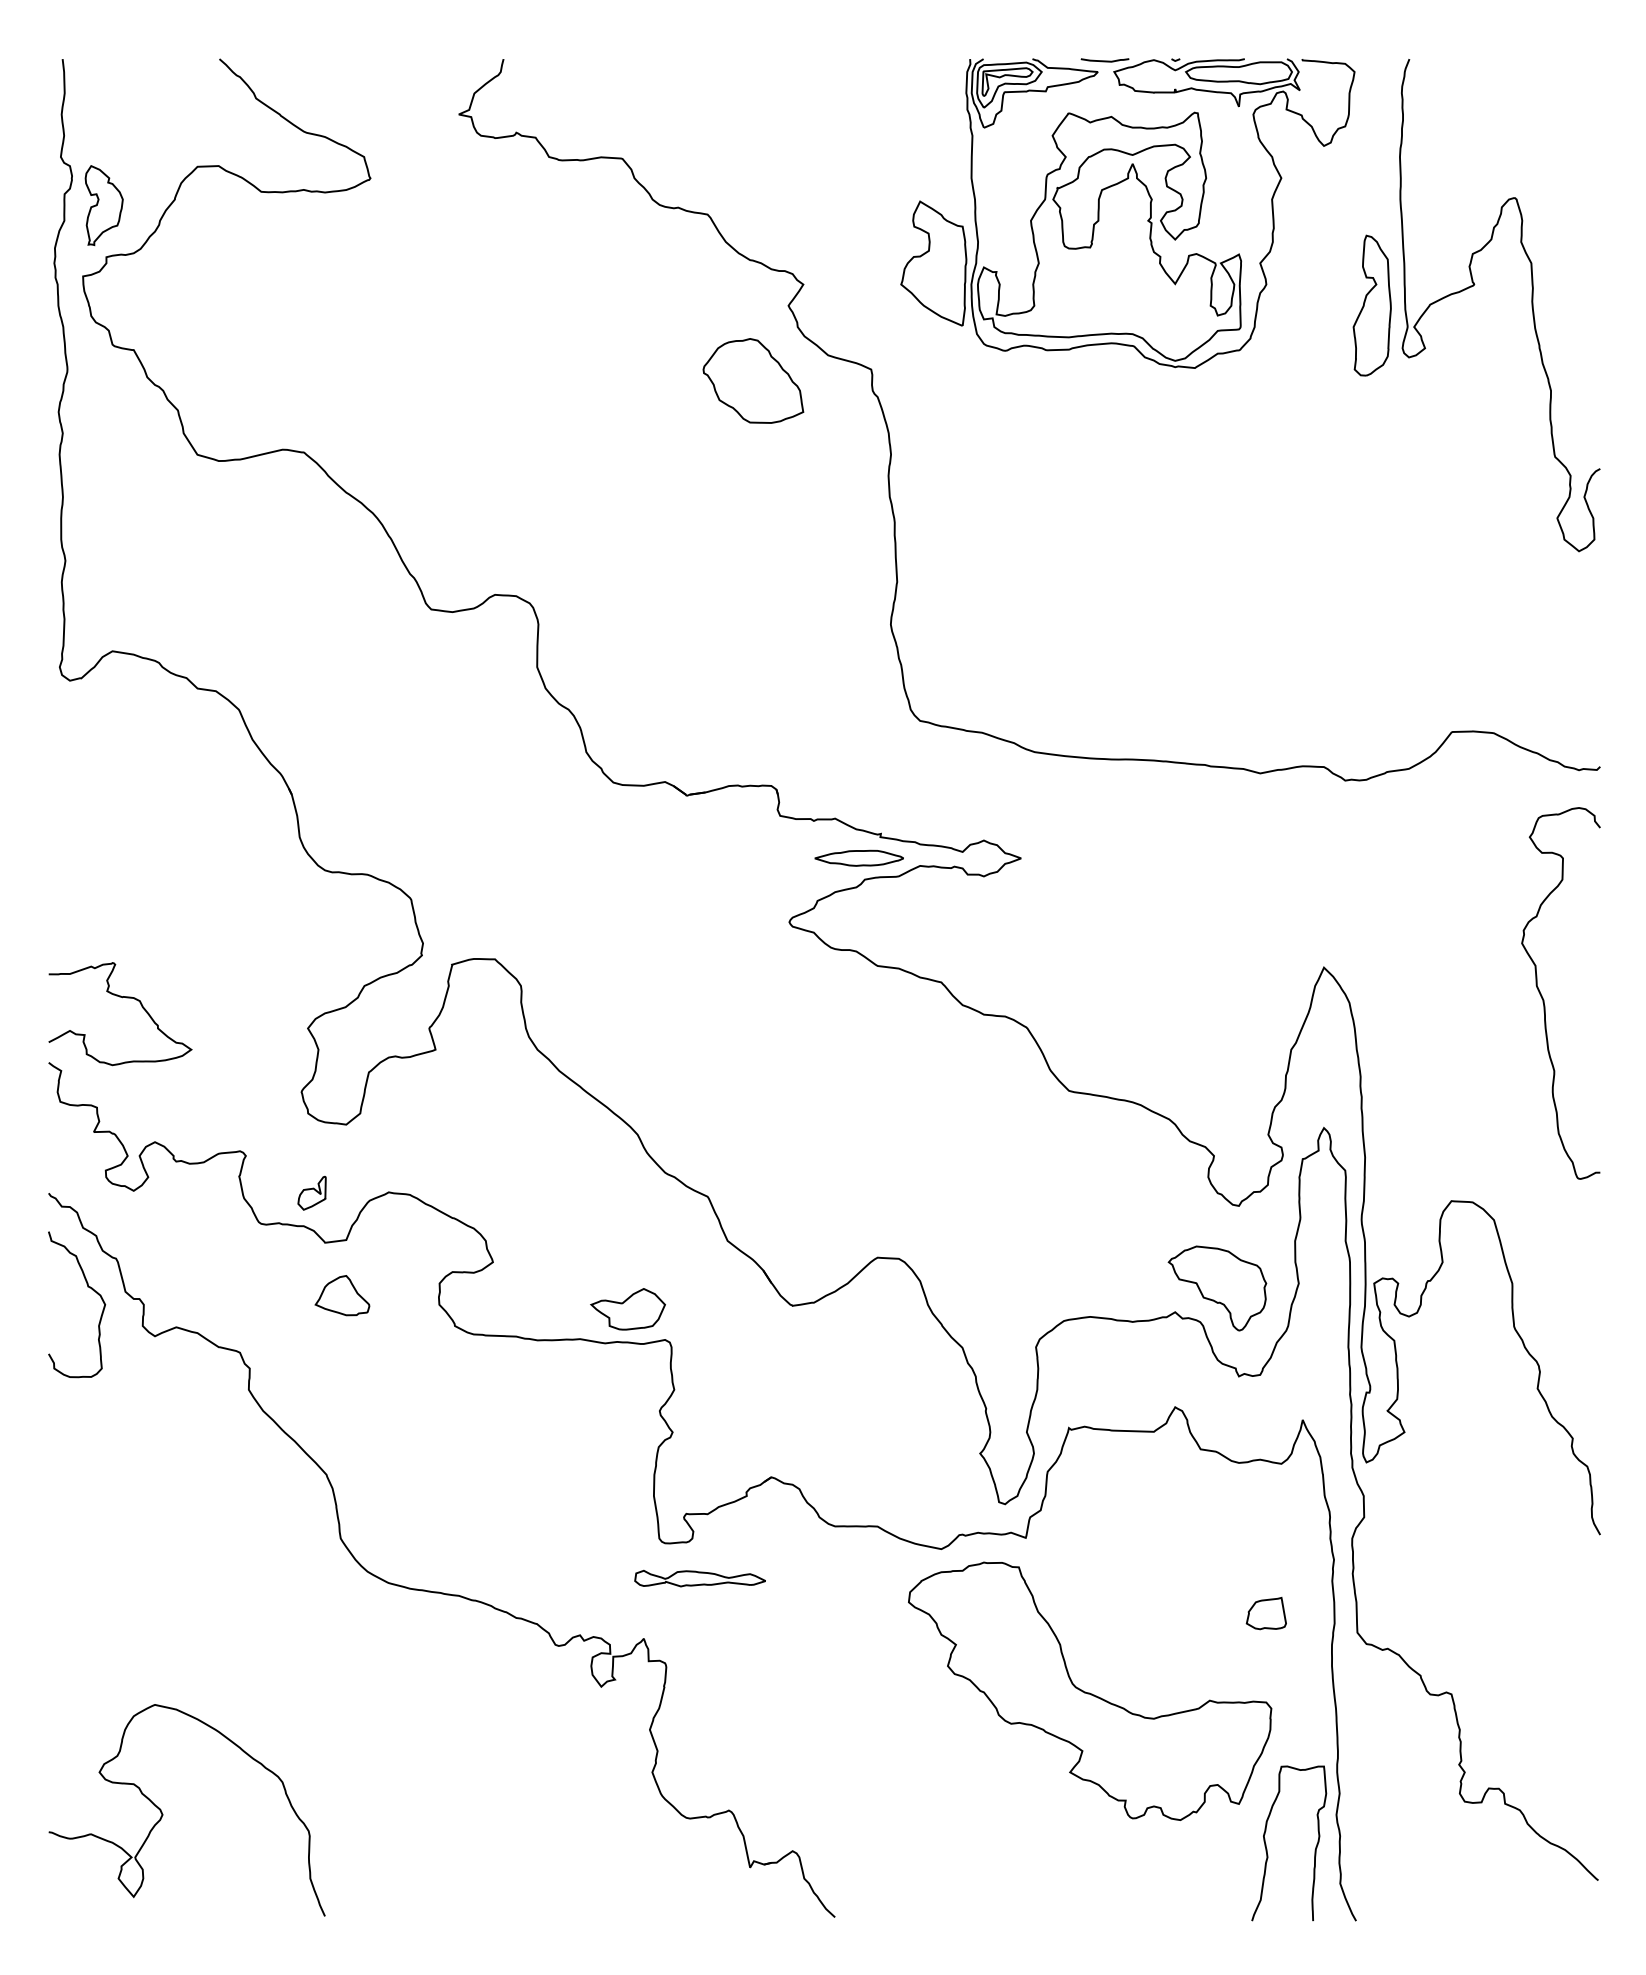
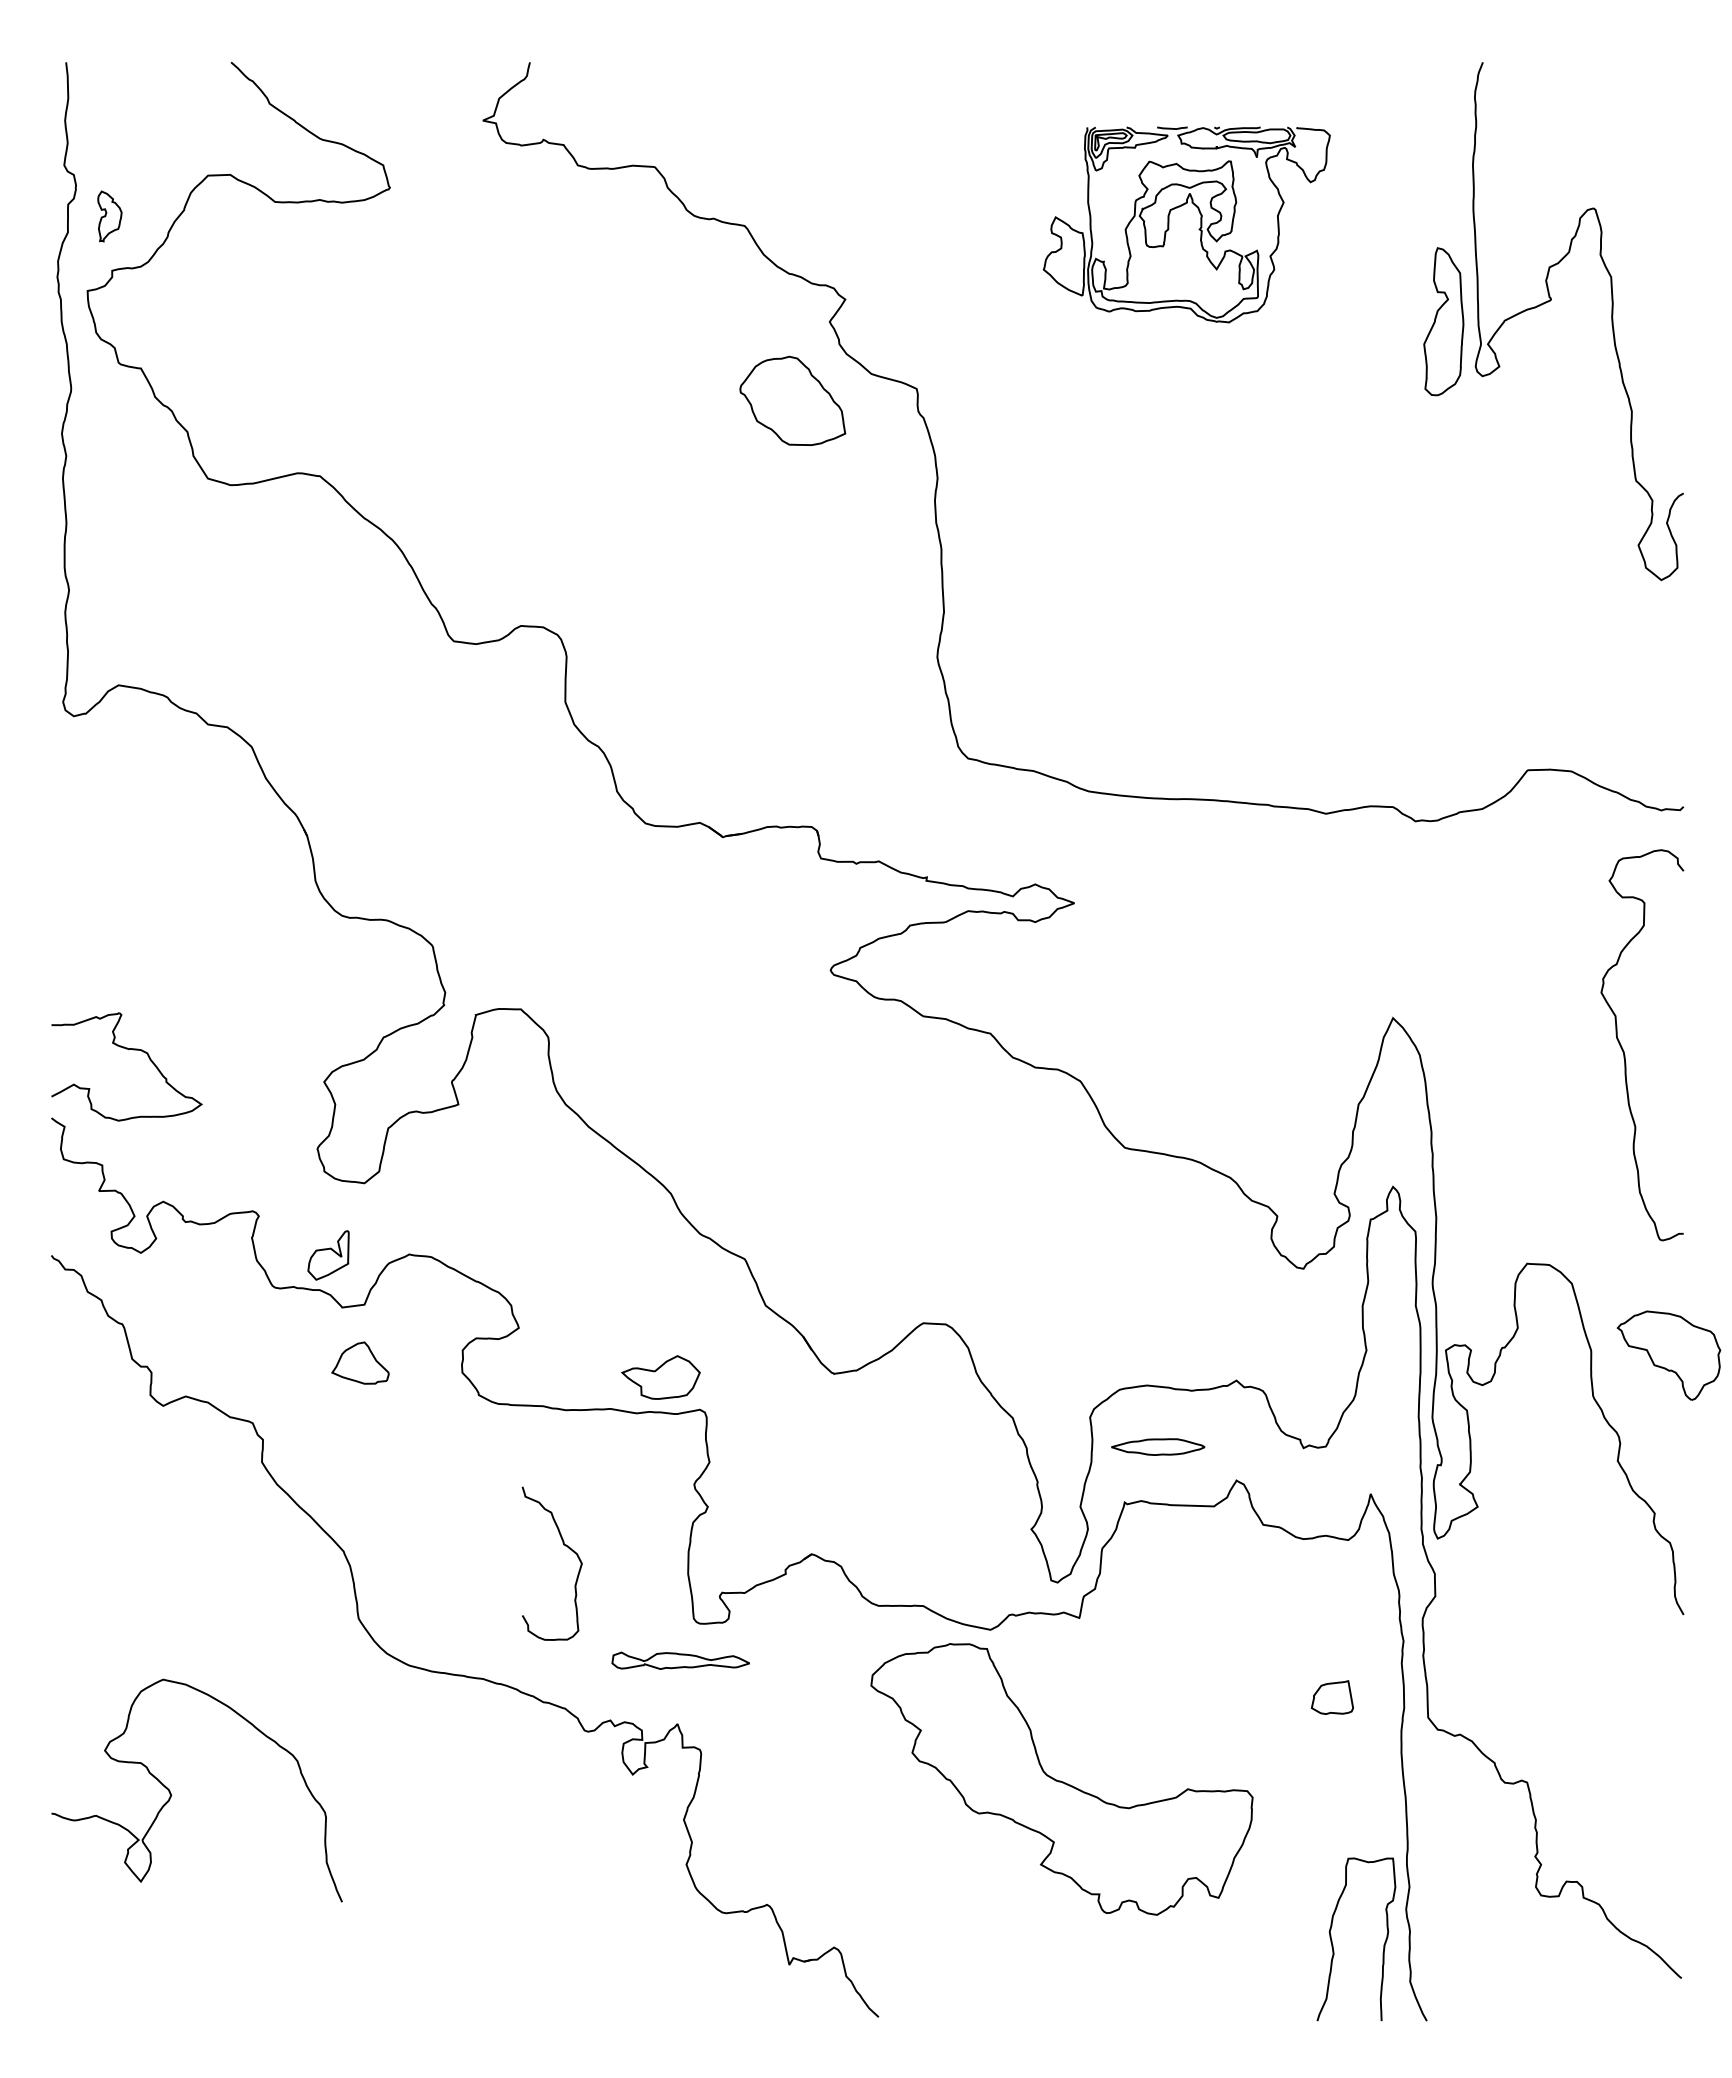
part: (103, 205) -> (109, 216), size x0.6
part: (1127, 213) -> (1186, 224), size x0.6
part: (859, 857) -> (1158, 1446), moved
part: (312, 1193) -> (328, 1255), size x1.4
curve: (87, 1287) -> (563, 1545), moved
part: (1217, 1288) -> (1668, 1355), moved
part: (699, 1578) -> (680, 1660), moved
part: (1089, 1691) -> (1061, 1779), moved
curve: (163, 1814) -> (172, 1795), moved

